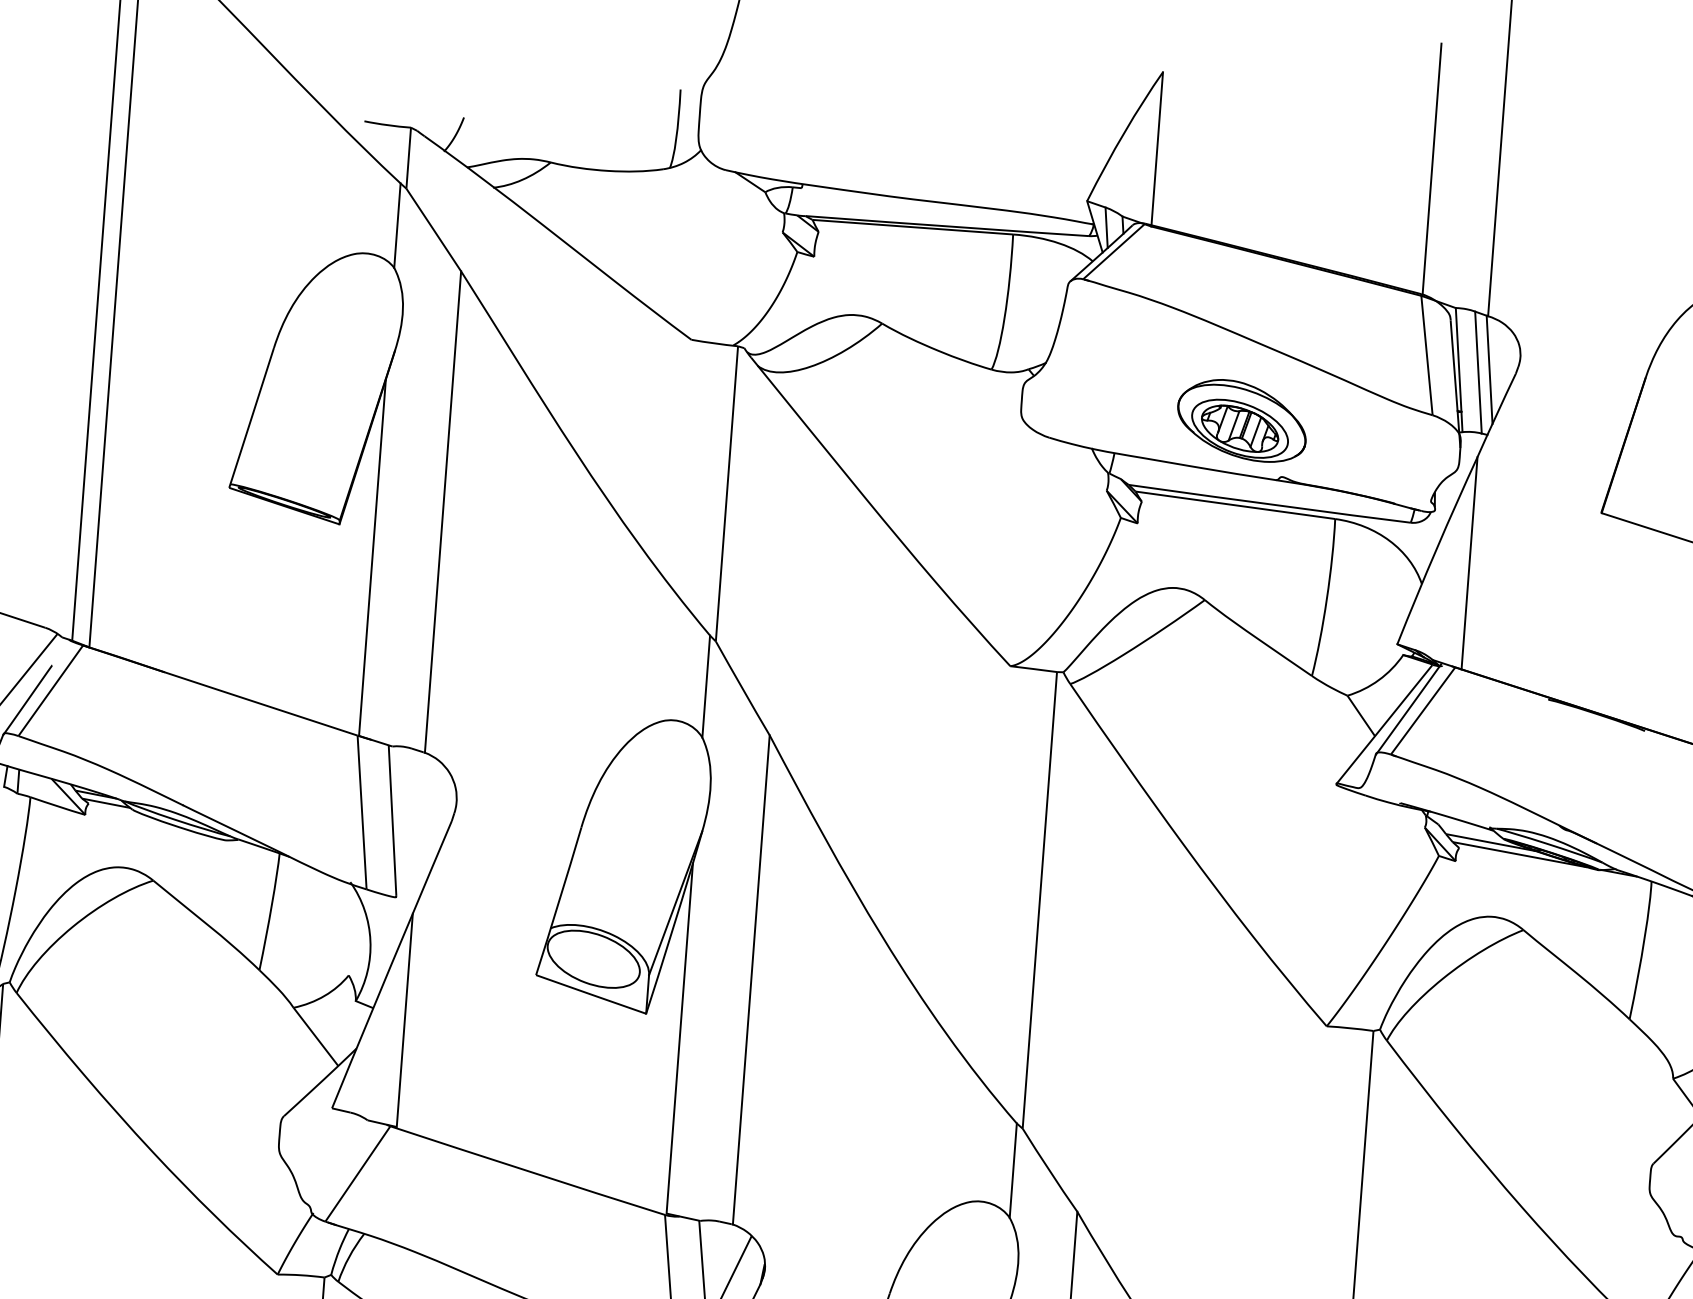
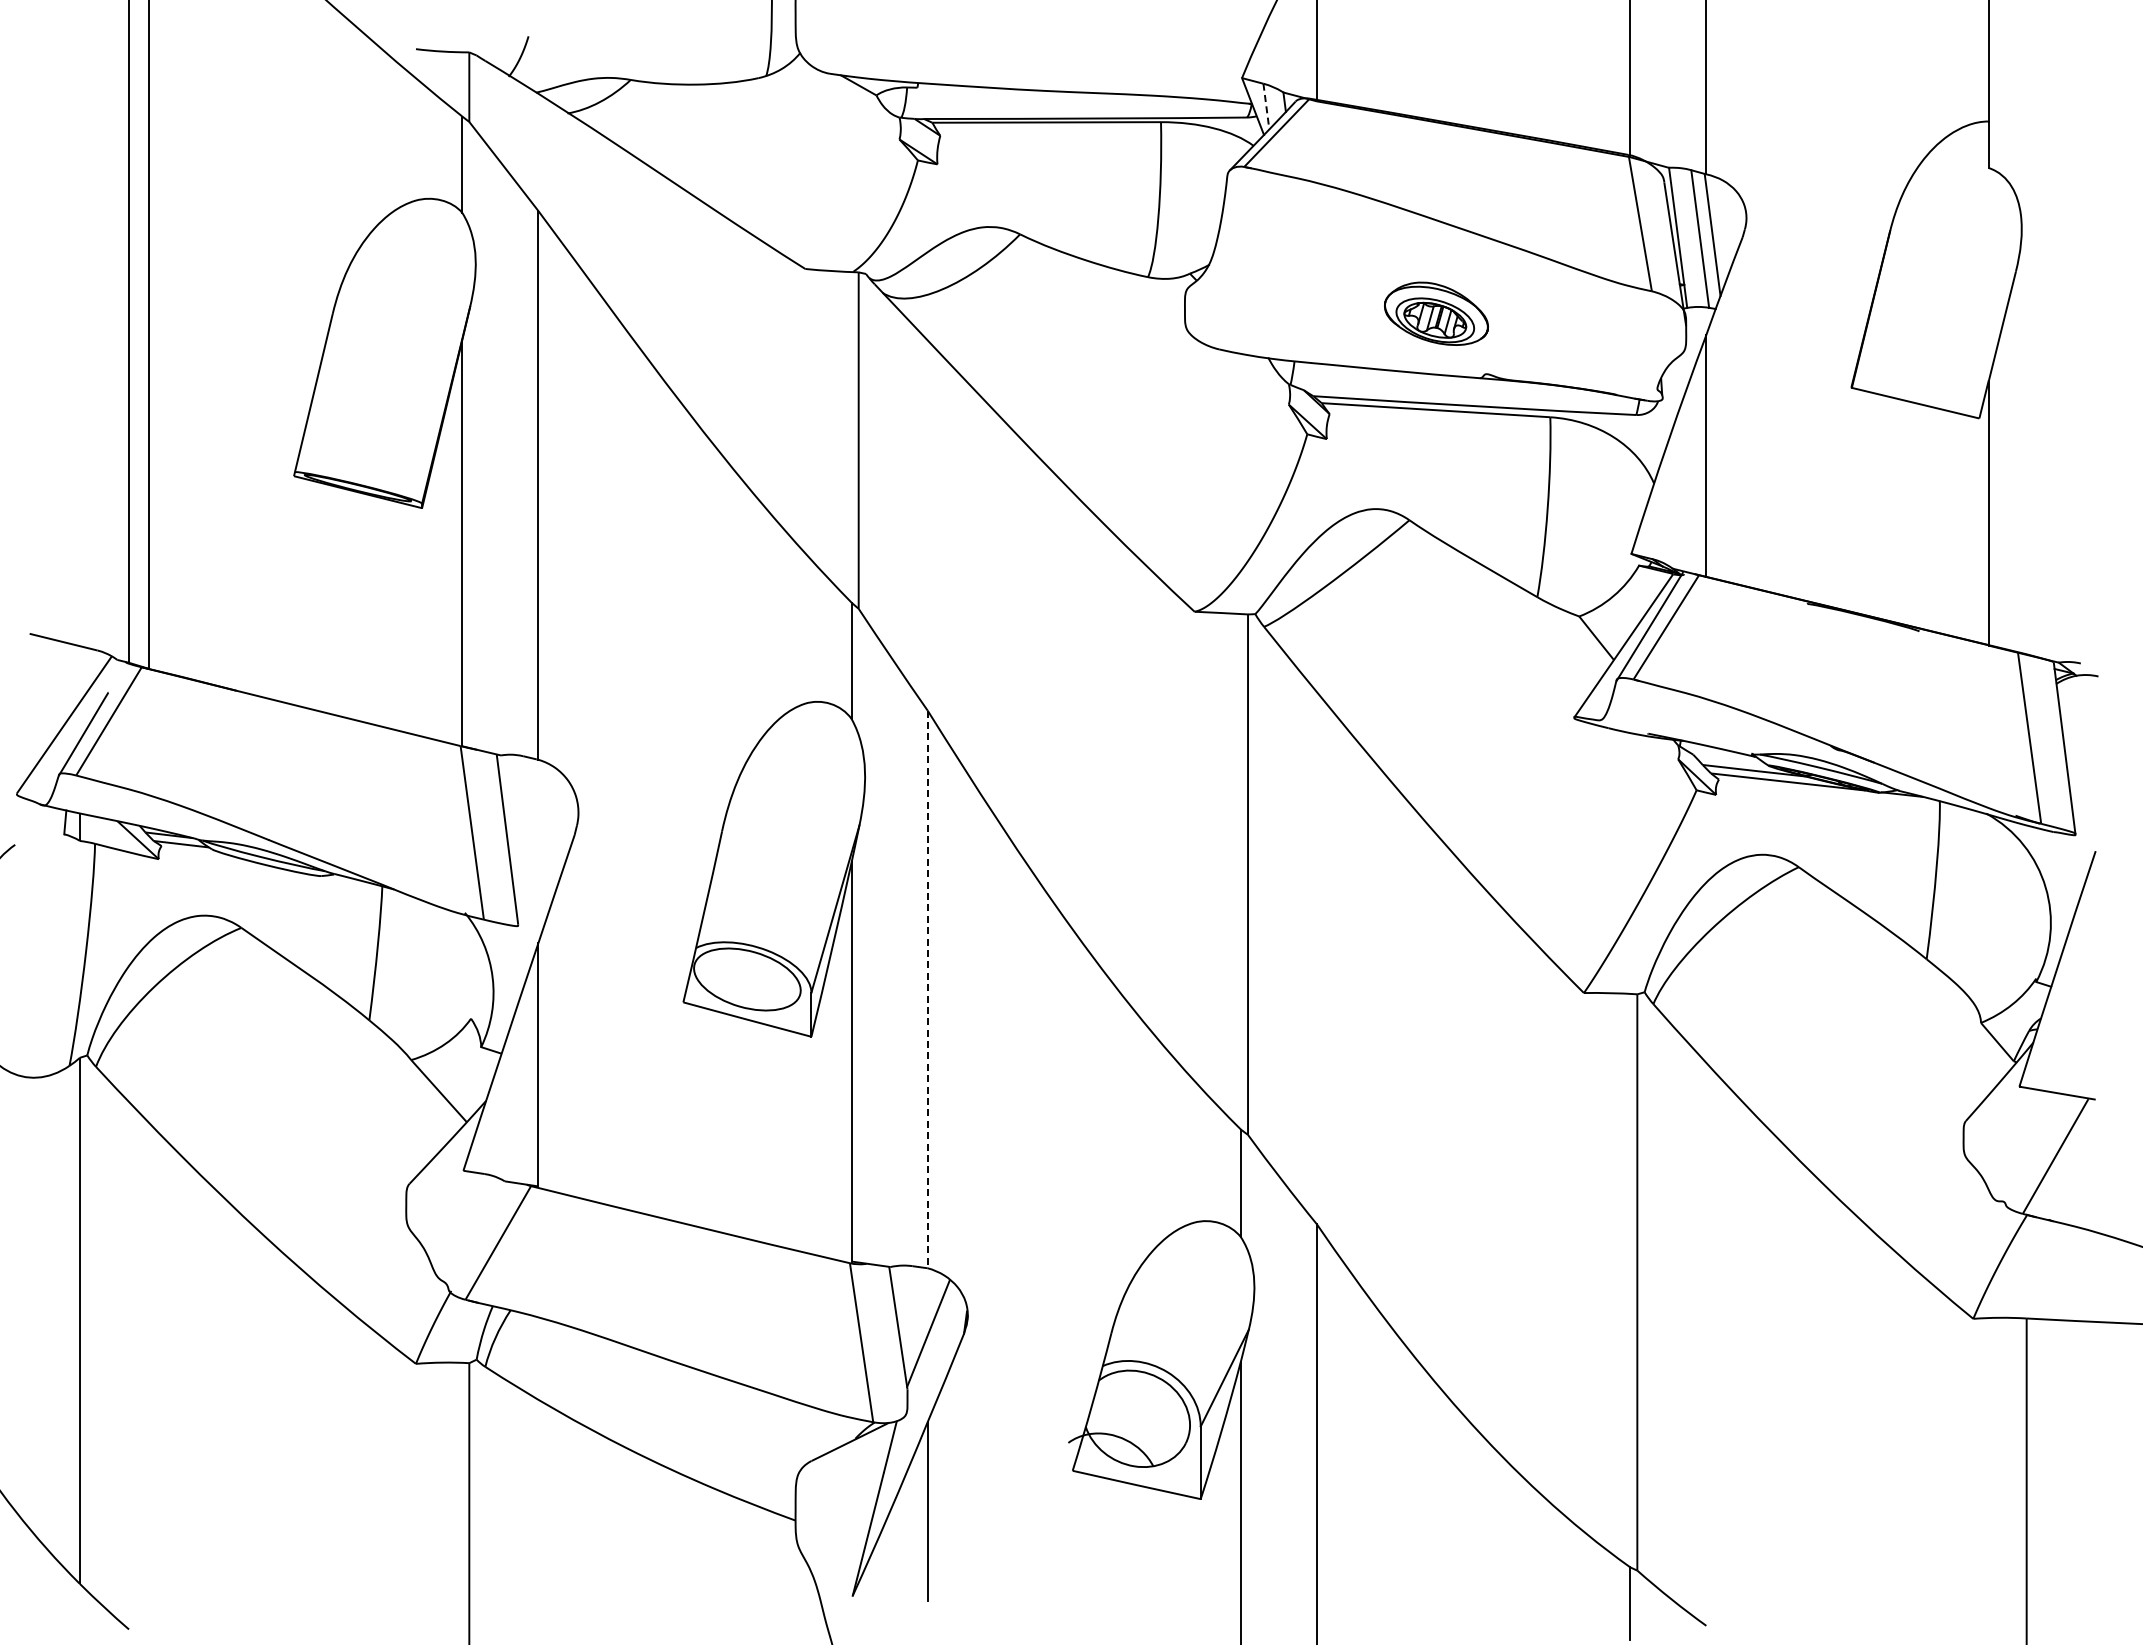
line: (1106, 228) -> (1266, 107), solid -> dashed
part: (1242, 420) -> (1436, 313), size x0.7
line: (751, 979) -> (927, 989), solid -> dashed

